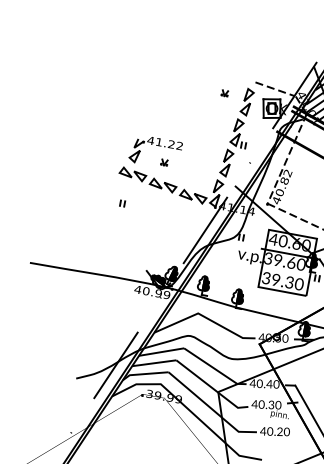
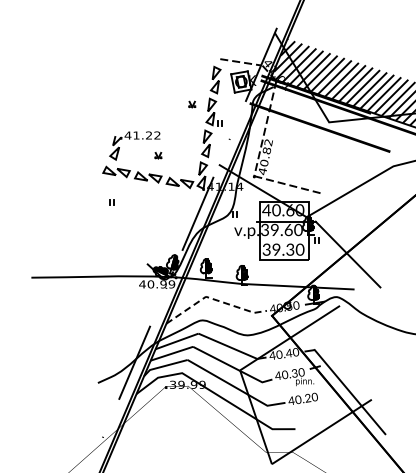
part: (225, 93) -> (192, 104), moved
part: (164, 162) -> (158, 155), moved
line: (205, 317) -> (213, 299), solid -> dashed

